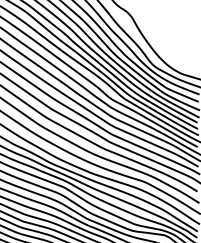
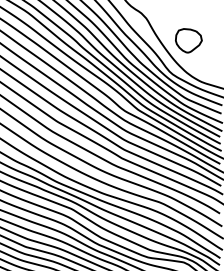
part: (169, 36) -> (188, 40), added

